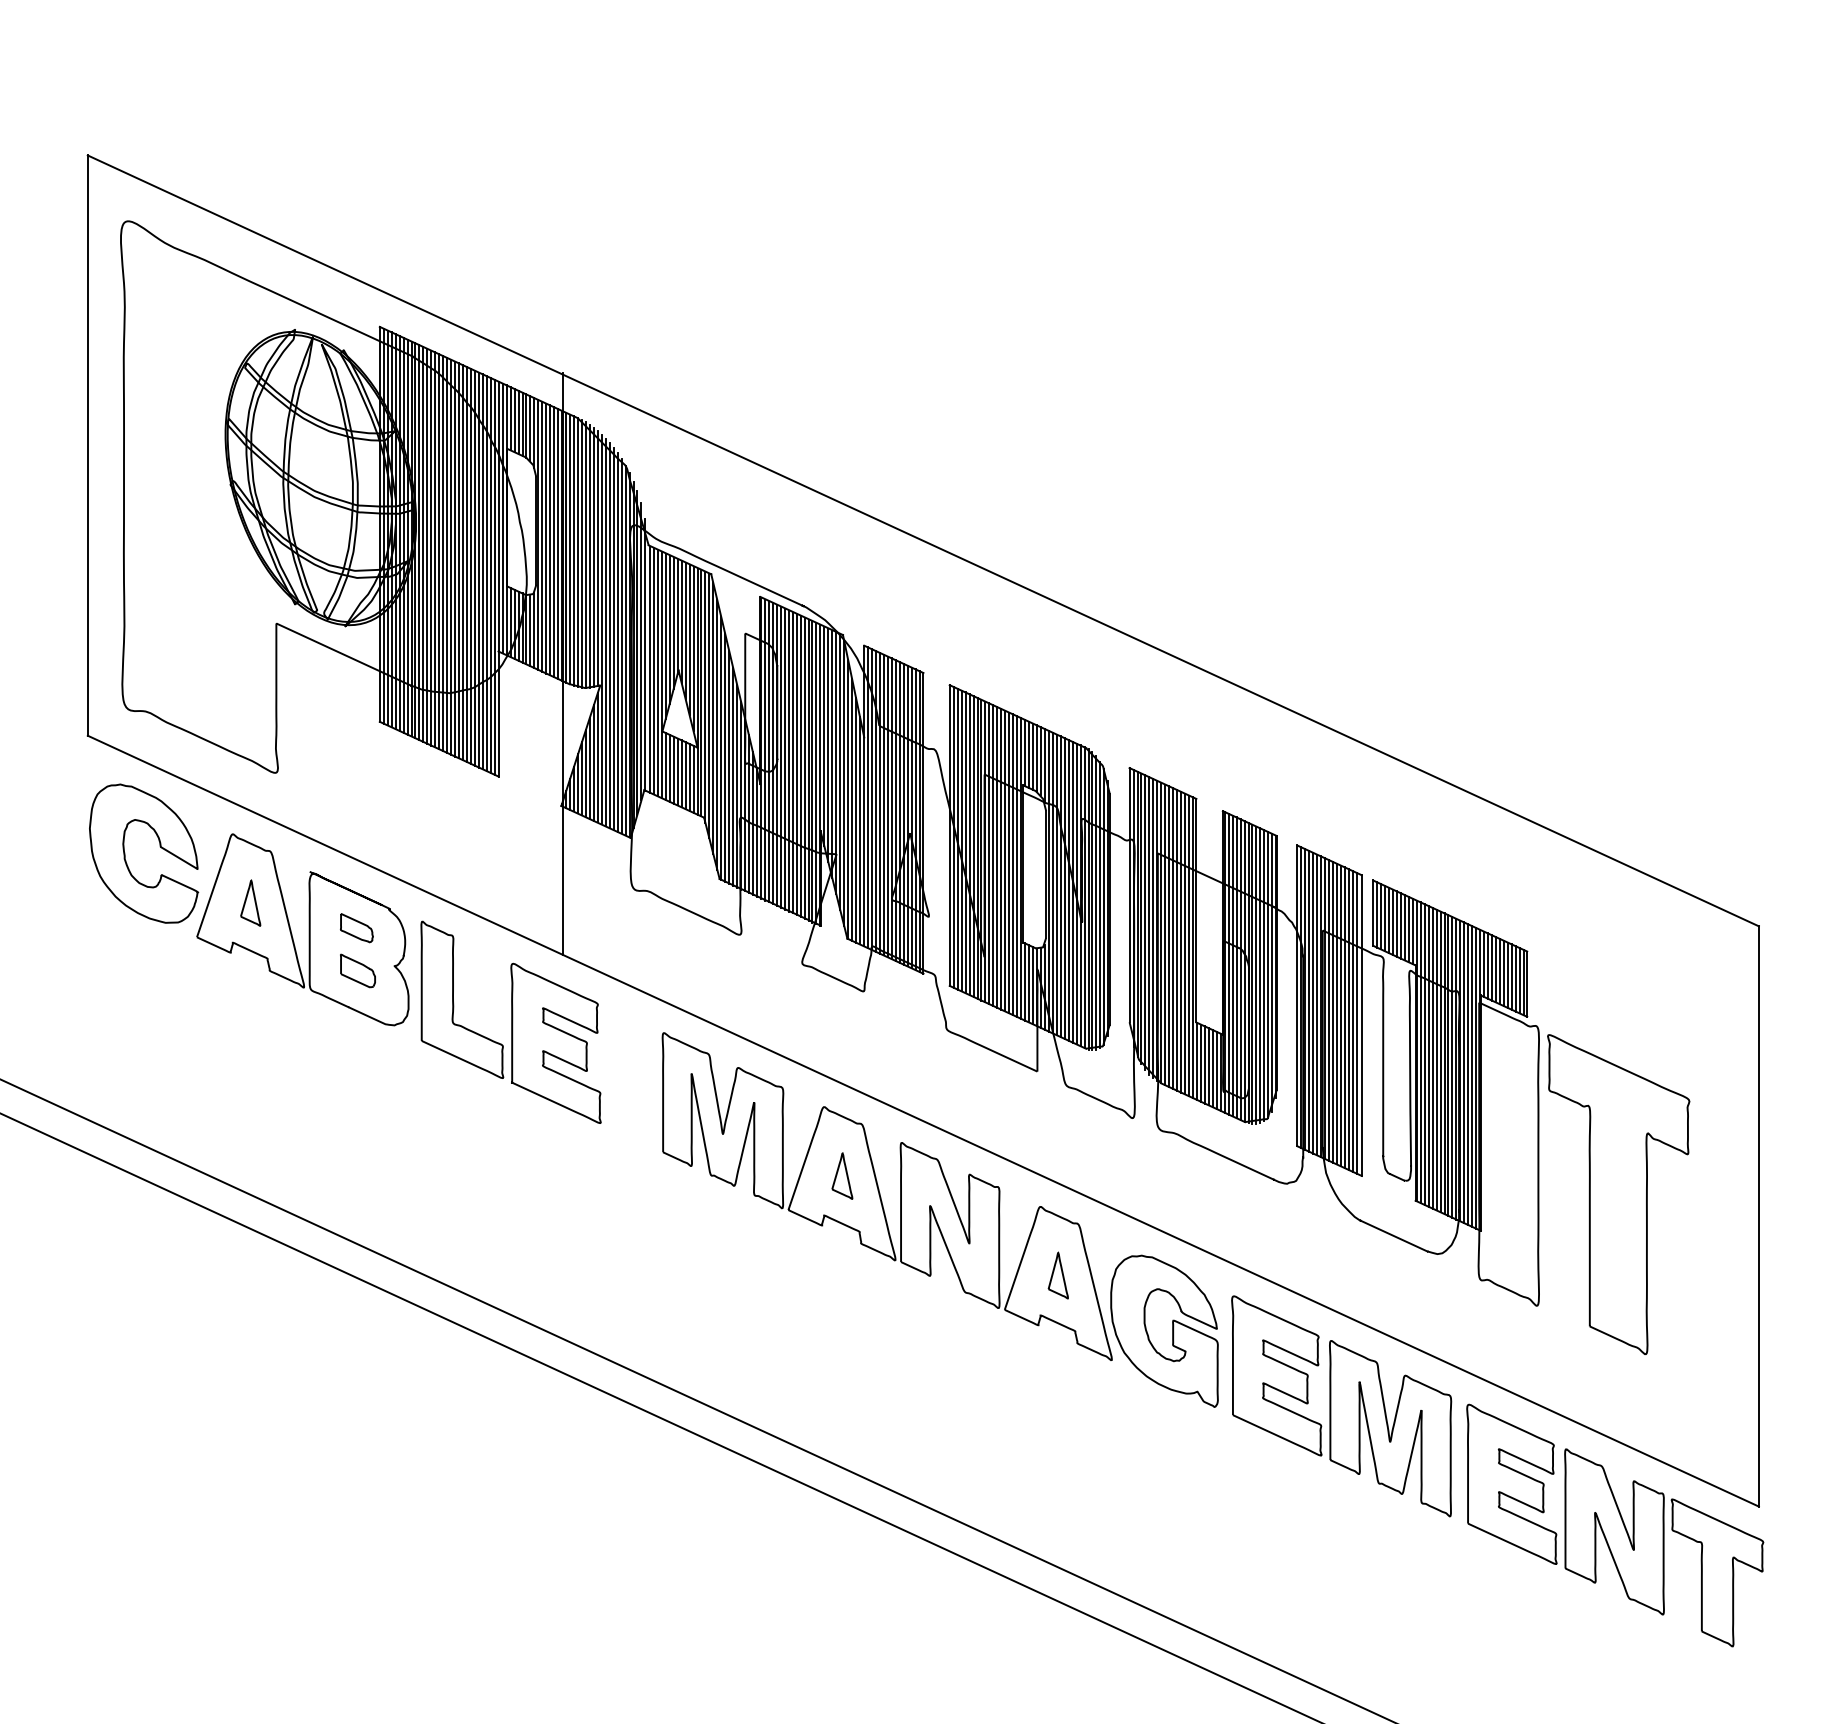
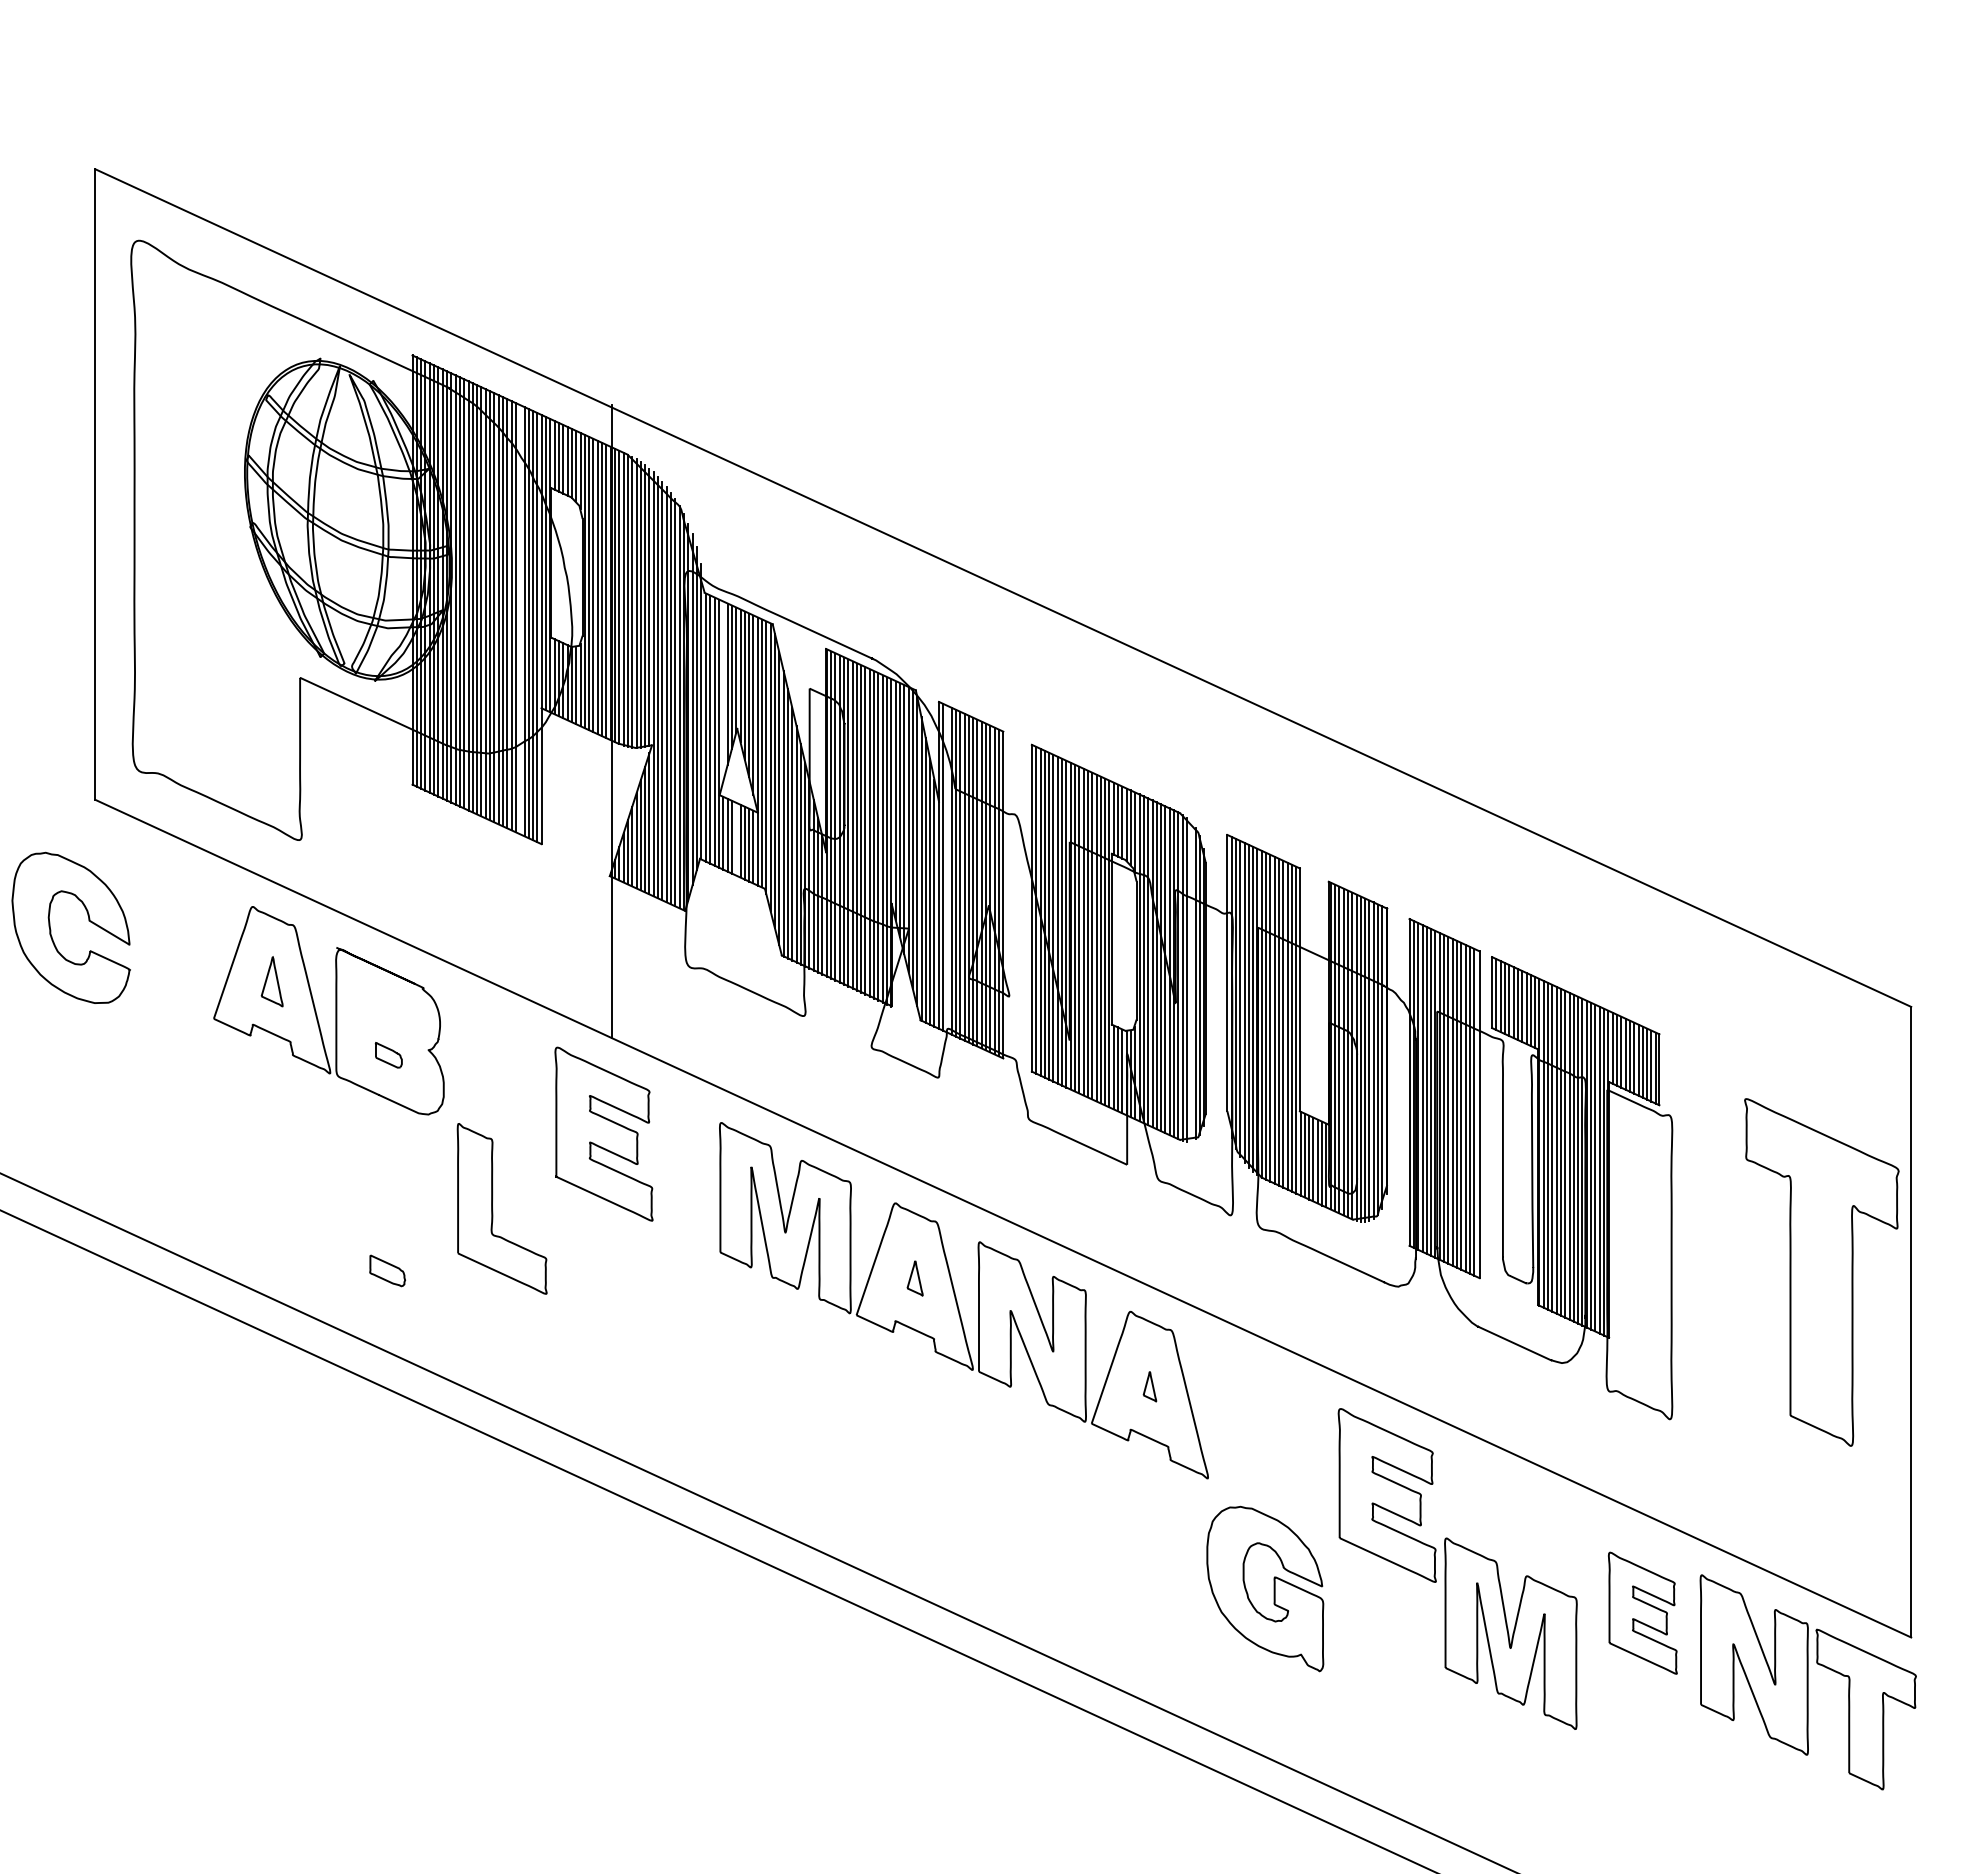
line: (479, 569) -> (520, 619), removed
line: (665, 636) -> (723, 691), removed
line: (677, 771) -> (736, 838), removed
line: (872, 798) -> (947, 868), removed
part: (159, 847) -> (88, 921), moved
line: (1096, 902) -> (1191, 981), removed
part: (356, 927) -> (387, 1270), moved
part: (357, 970) -> (388, 1054), size x0.7
part: (454, 1002) -> (493, 1211), moved
part: (841, 1175) -> (914, 1277), size x0.7
part: (1618, 1194) -> (1821, 1272), moved
part: (1057, 1275) -> (1149, 1386), size x0.6
part: (1172, 1330) -> (1273, 1588), moved
part: (1390, 1428) -> (1510, 1633), moved
part: (1511, 1483) -> (1642, 1612), size x0.7

